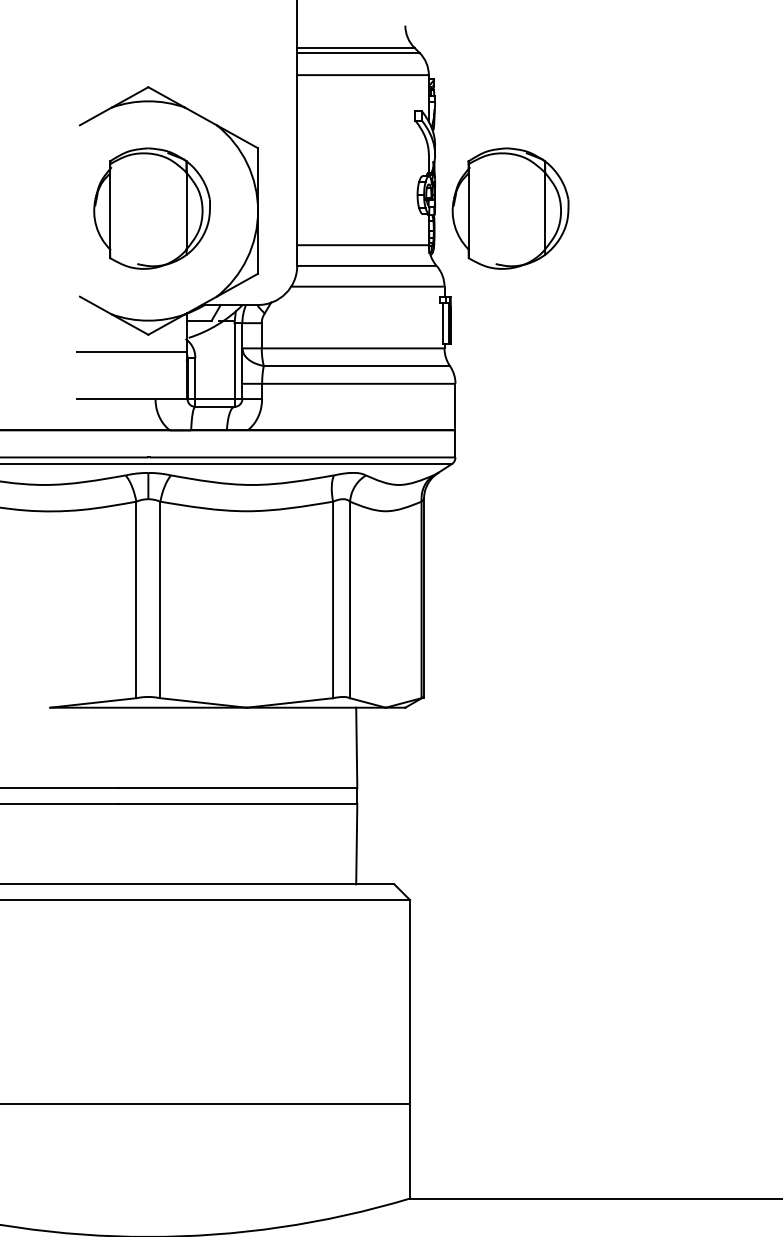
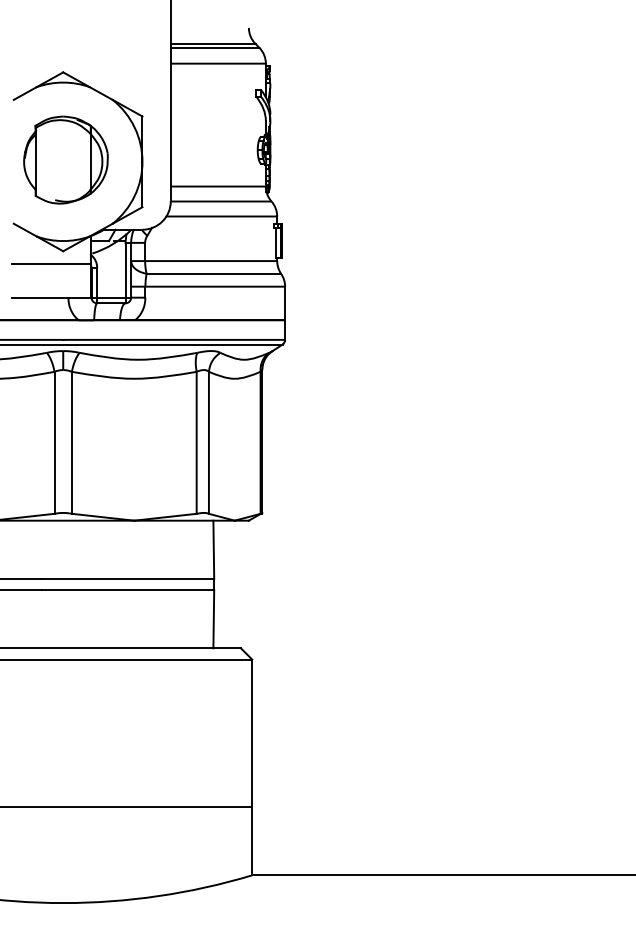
part: (509, 207) -> (324, 159), removed

